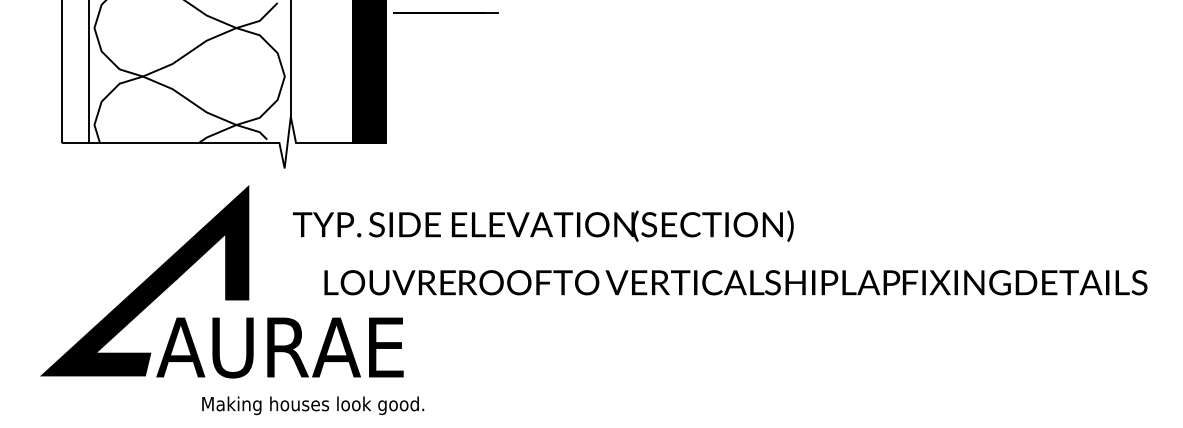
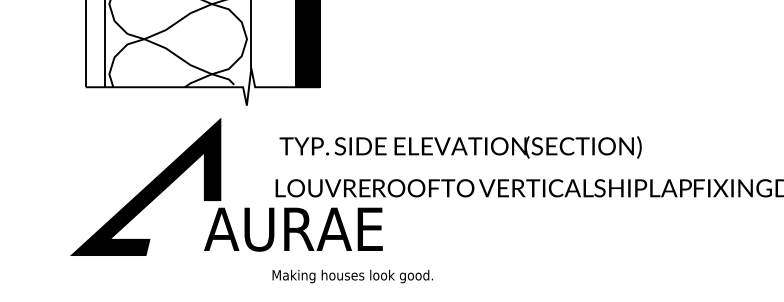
text: (543, 225) -> (460, 146), moved
text: (279, 347) -> (293, 229), moved
text: (313, 405) -> (353, 276), moved

